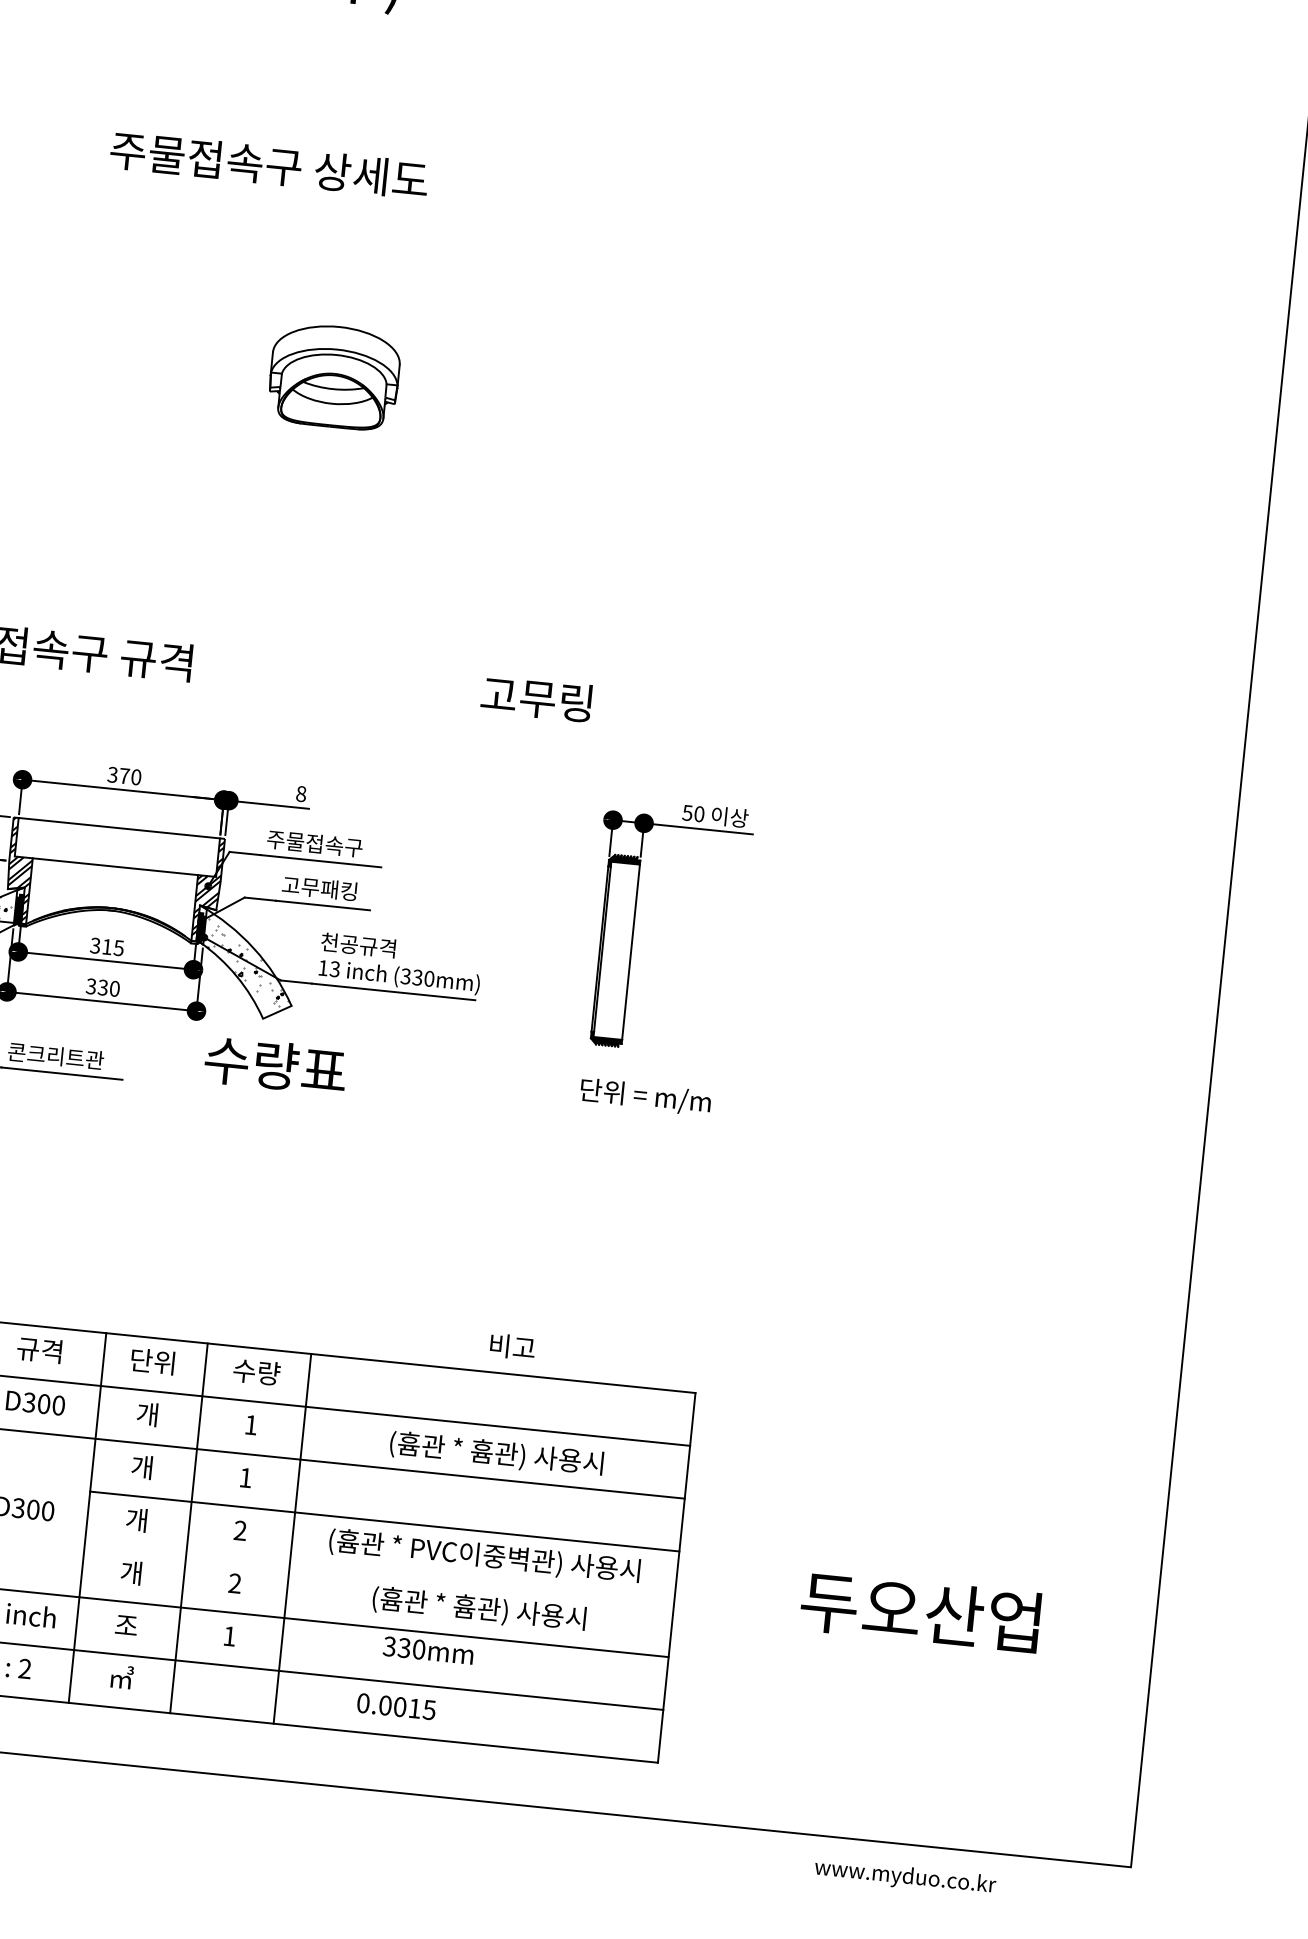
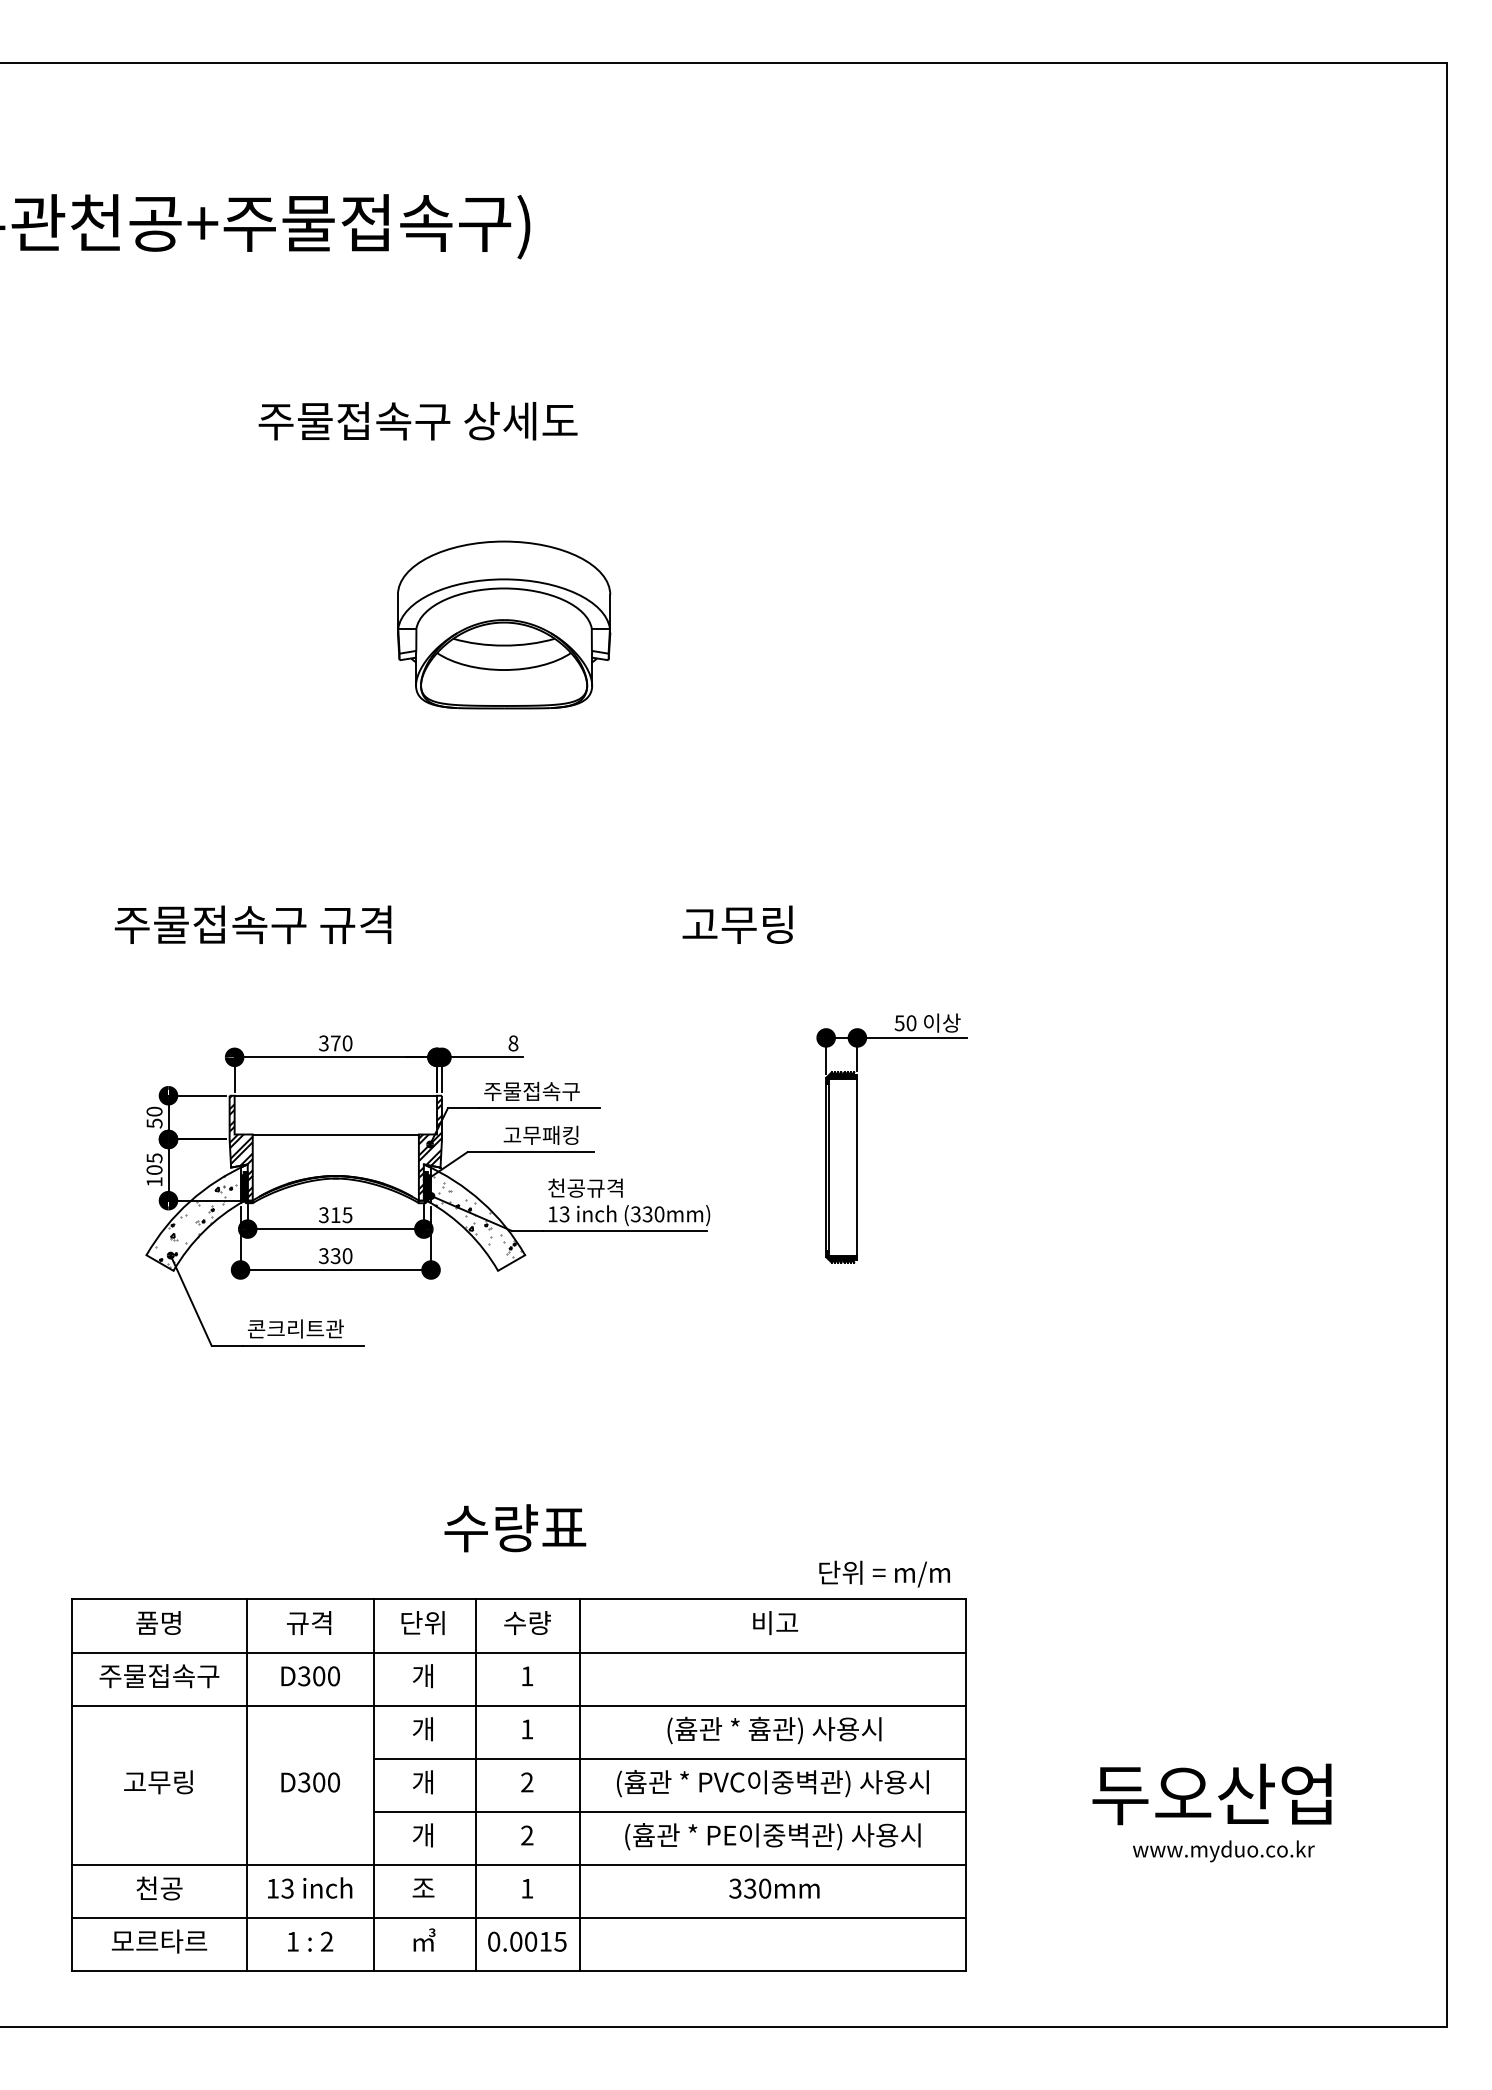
part: (334, 376) -> (504, 624), size x1.67
text: (275, 1065) -> (515, 1528), moved
text: (645, 1096) -> (884, 1573), moved
text: (512, 1347) -> (775, 1623), moved
text: (496, 1454) -> (774, 1730), moved
line: (378, 1573) -> (669, 1811), added
text: (478, 1609) -> (772, 1836), (흄관 * 흄관) 사용시 -> (흄관 * PE이중벽관) 사용시
text: (428, 1650) -> (774, 1888), moved
text: (396, 1706) -> (527, 1941), moved
text: (904, 1877) -> (1223, 1851), moved

